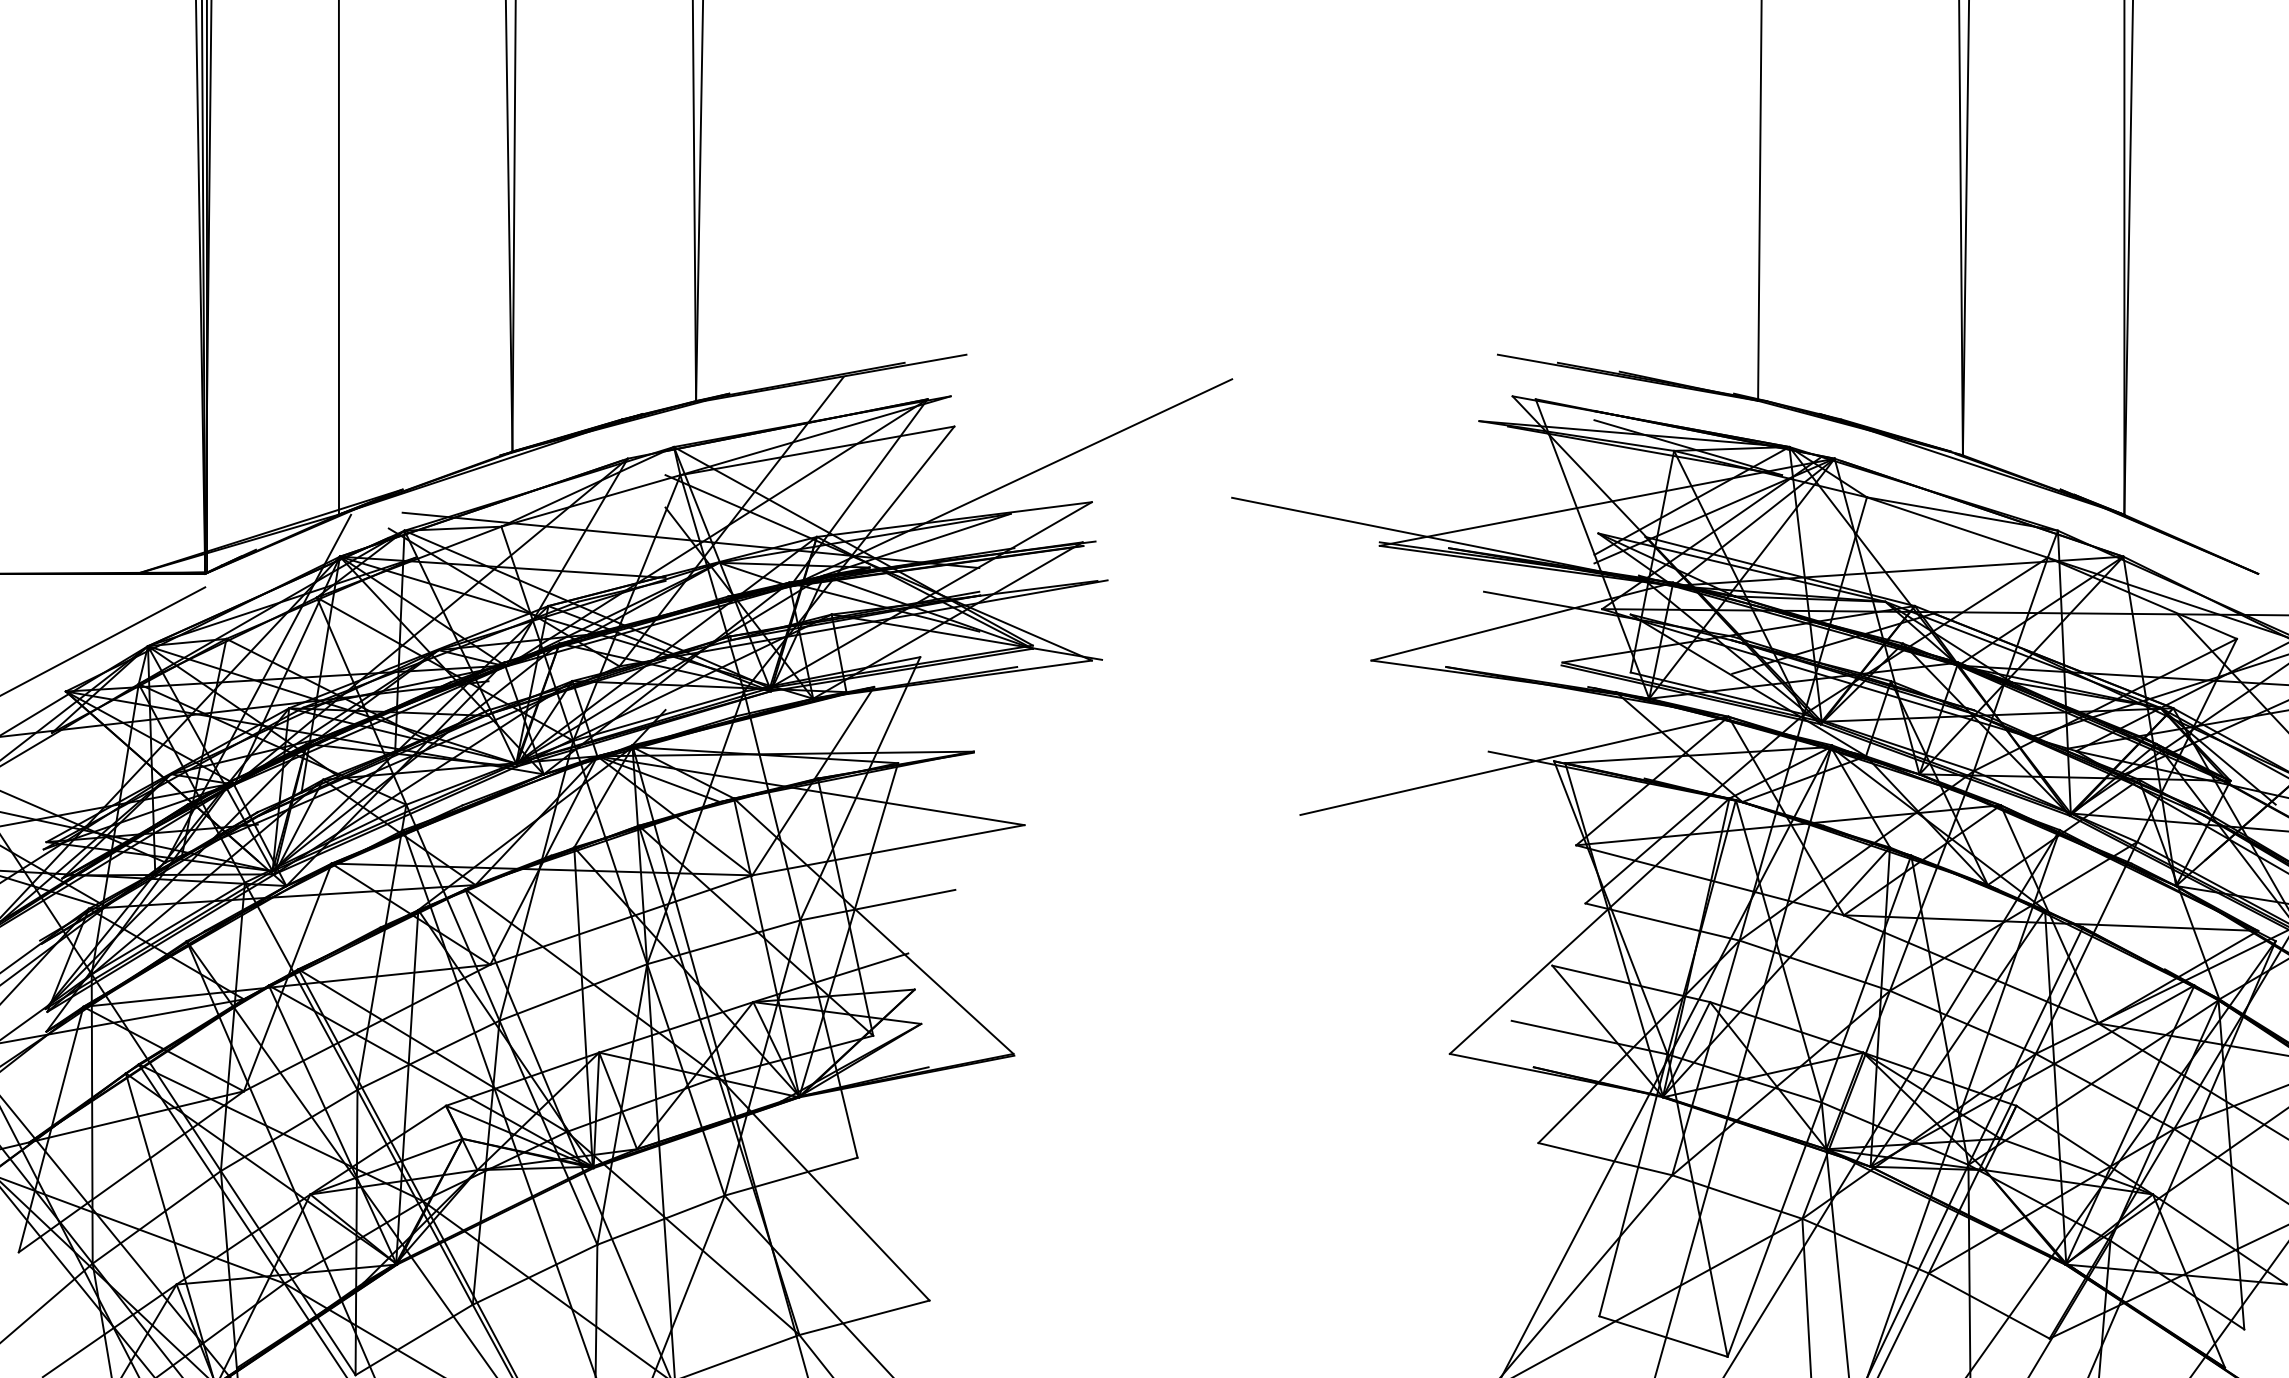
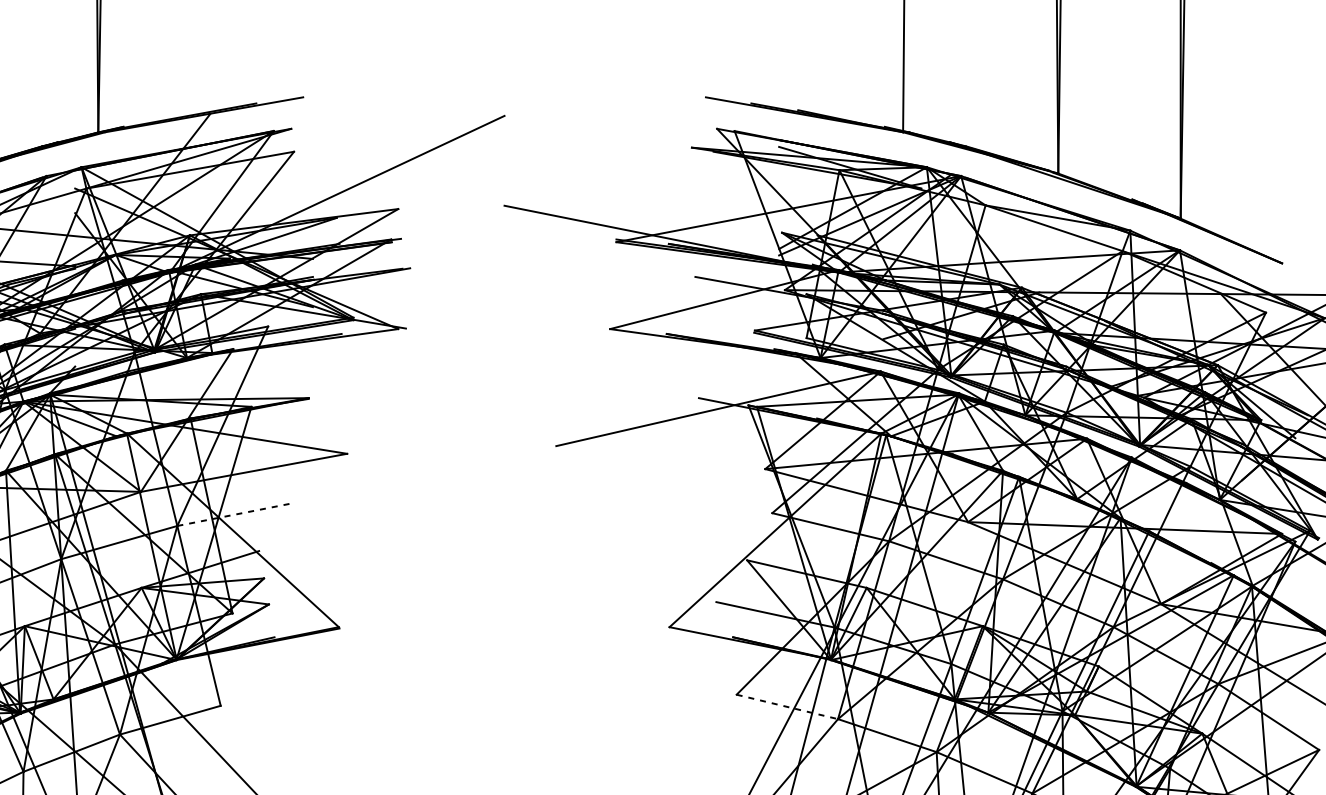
line: (877, 905) -> (235, 514), solid -> dashed
line: (1605, 1159) -> (787, 707), solid -> dashed

